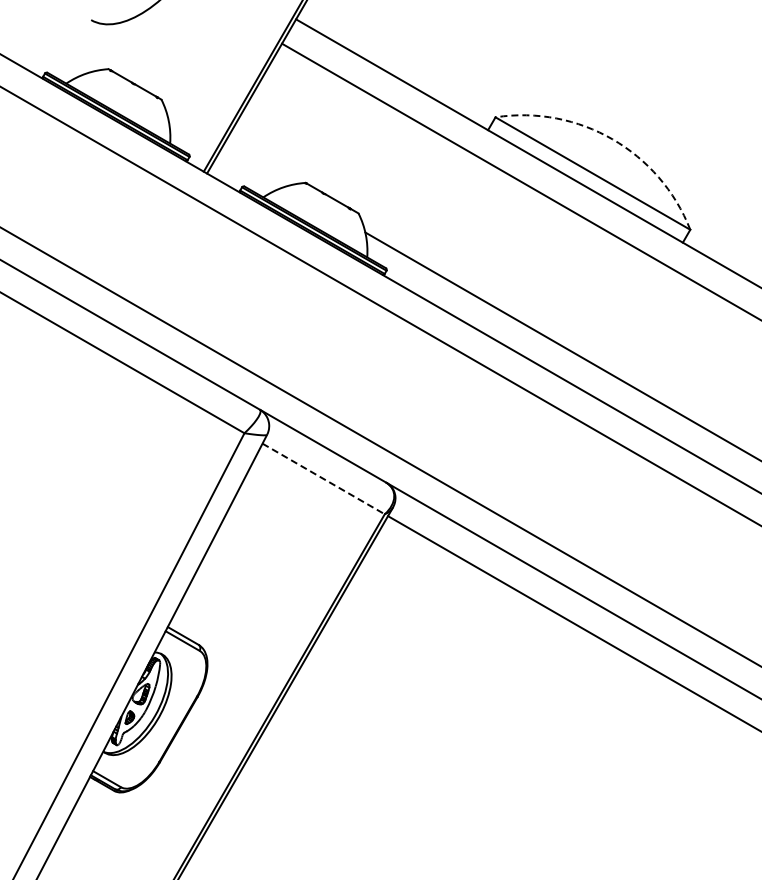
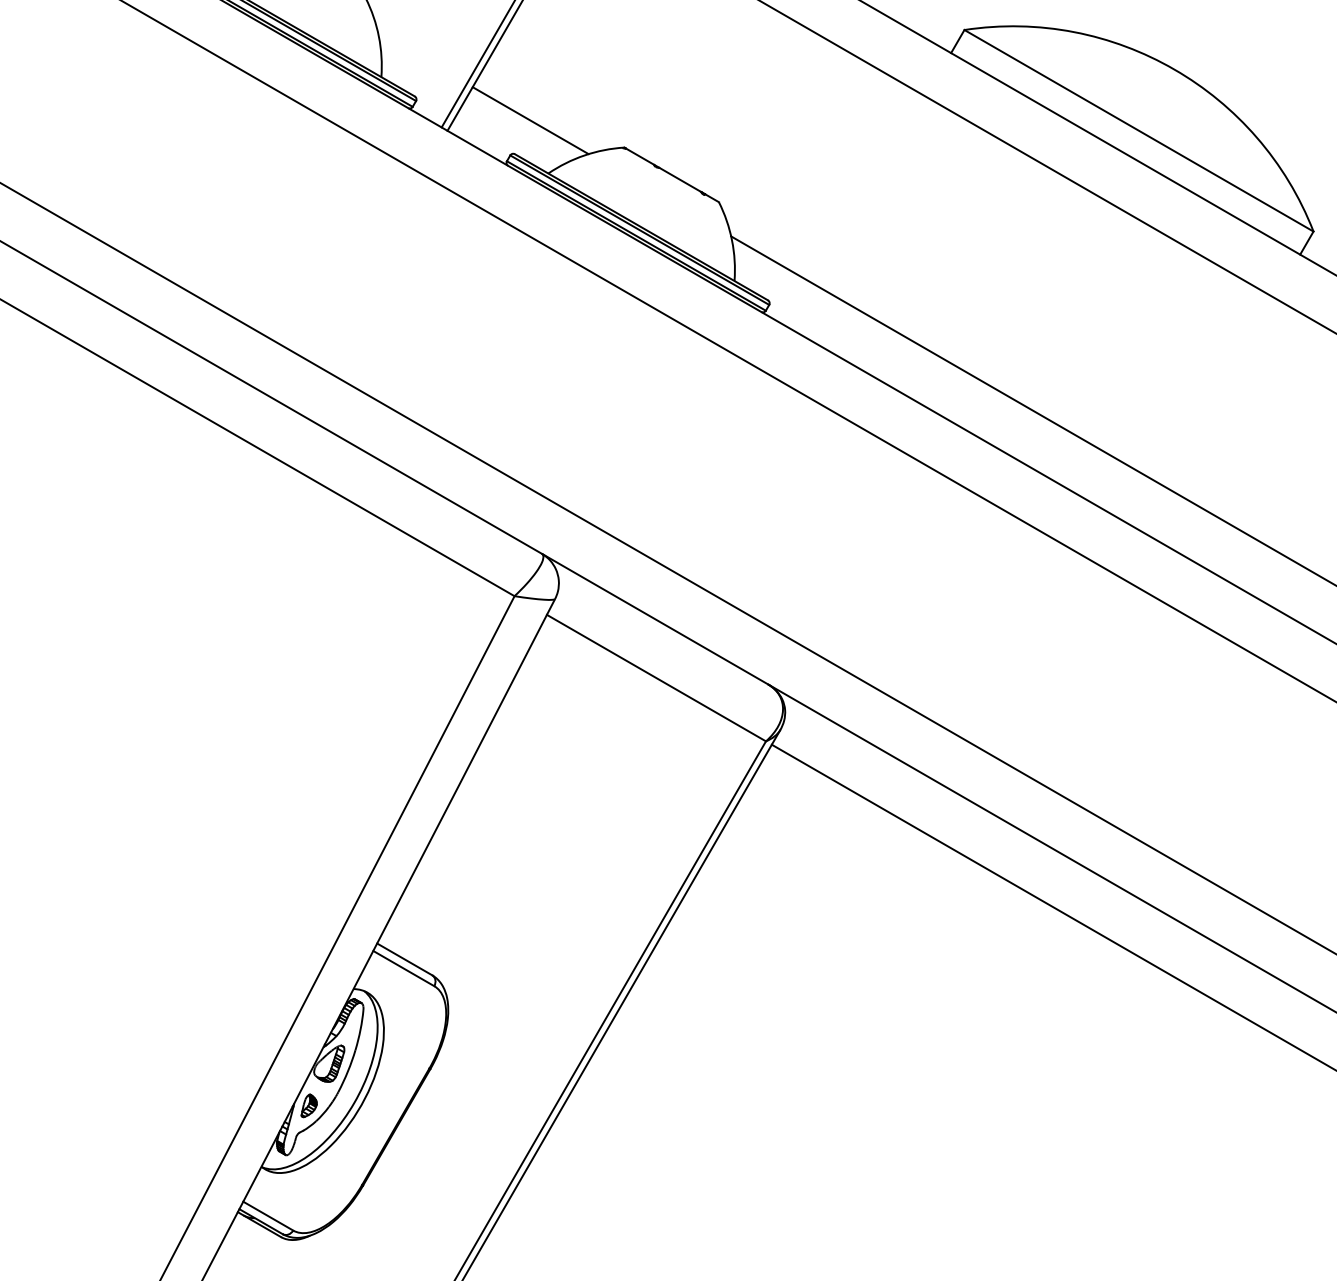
arc: (612, 139) -> (1174, 69), dashed -> solid
line: (253, 167) -> (530, 119), added
line: (323, 478) -> (656, 677), dashed -> solid

